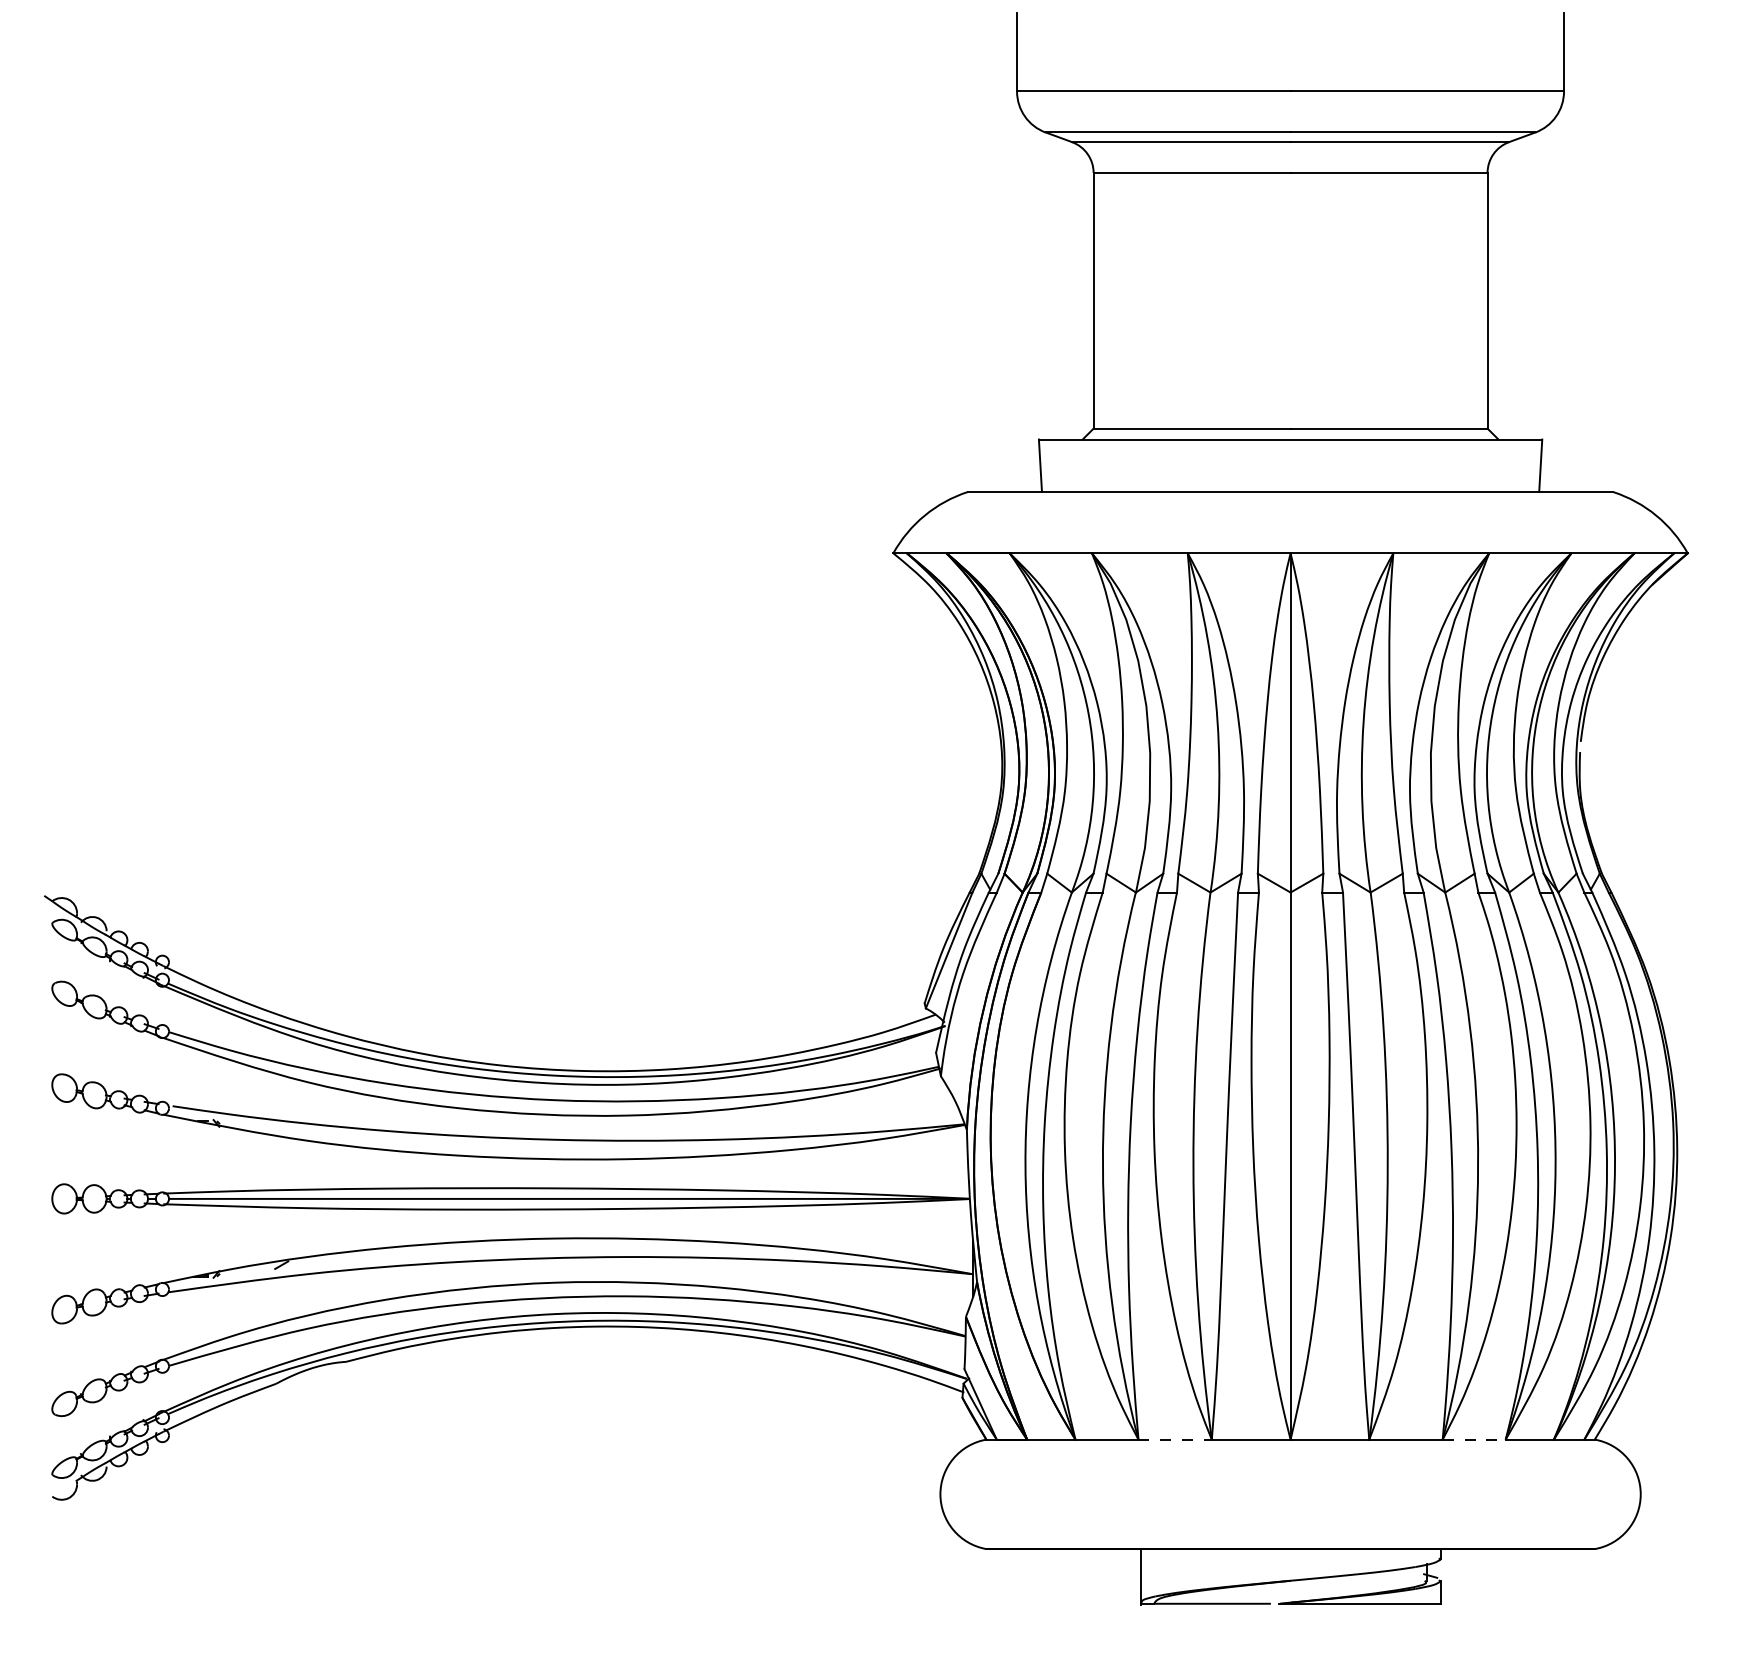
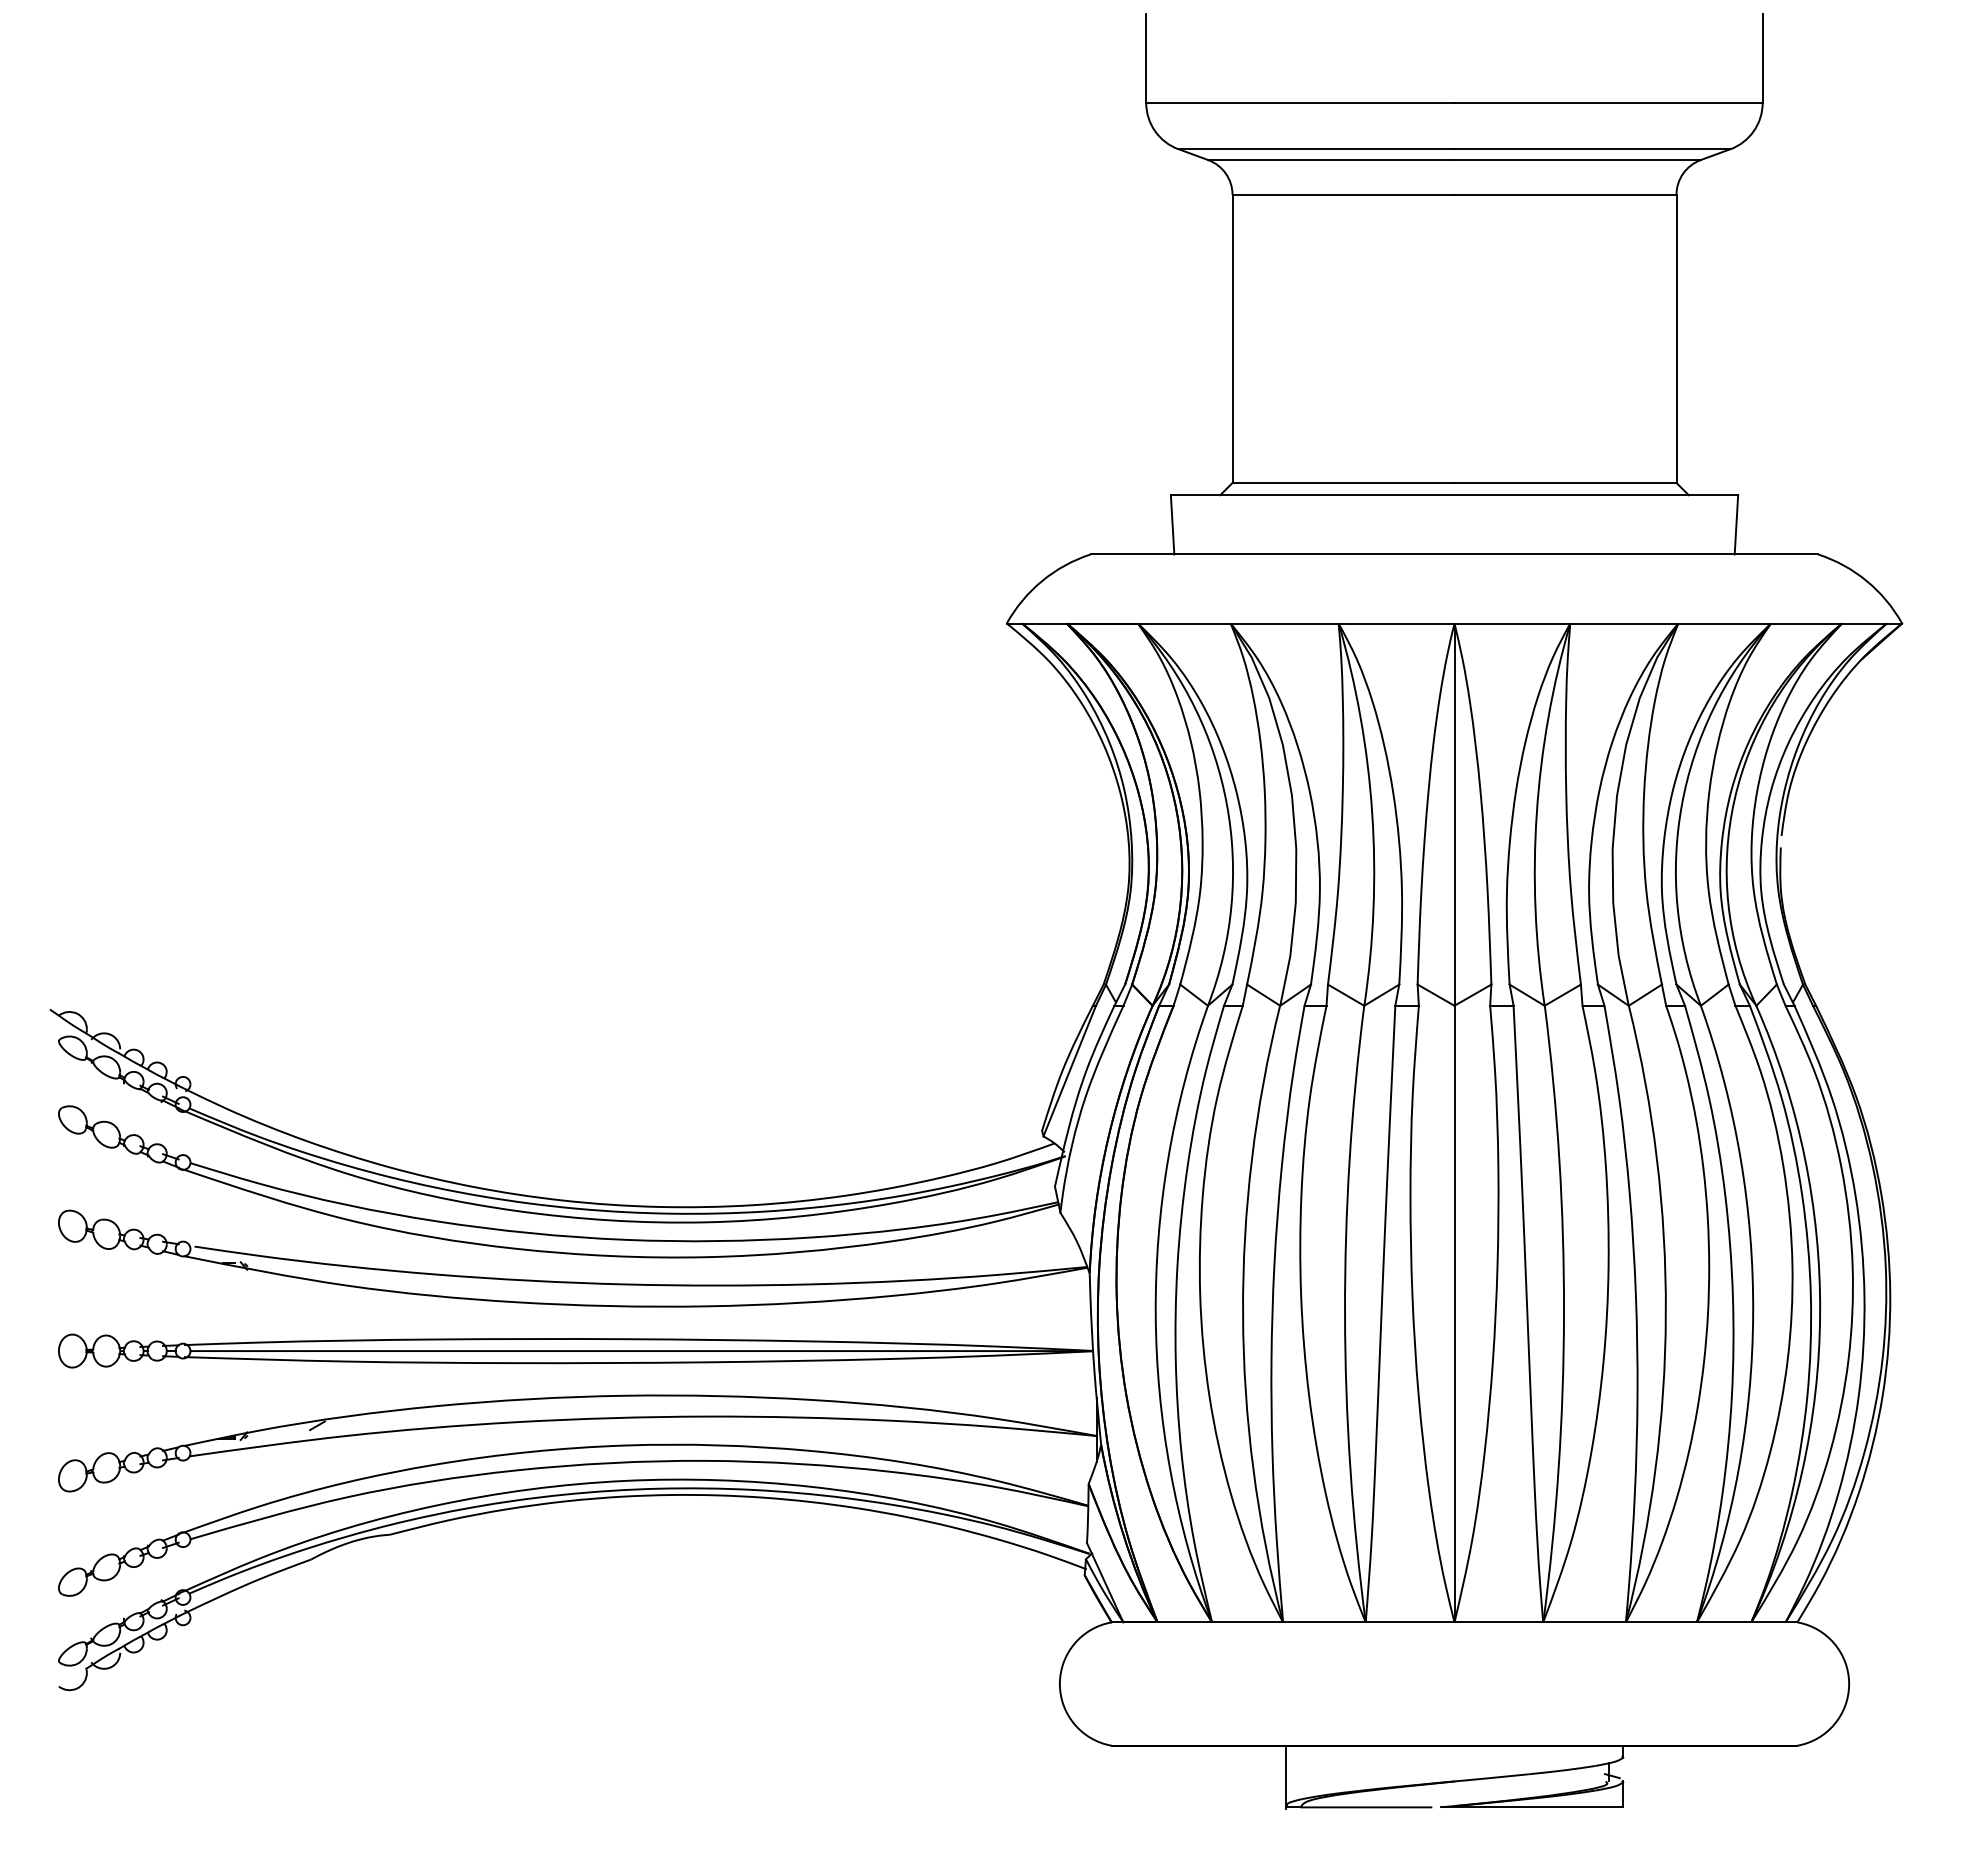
line: (1175, 1439) -> (1324, 1622), dashed -> solid
line: (1474, 1439) -> (1661, 1622), dashed -> solid

